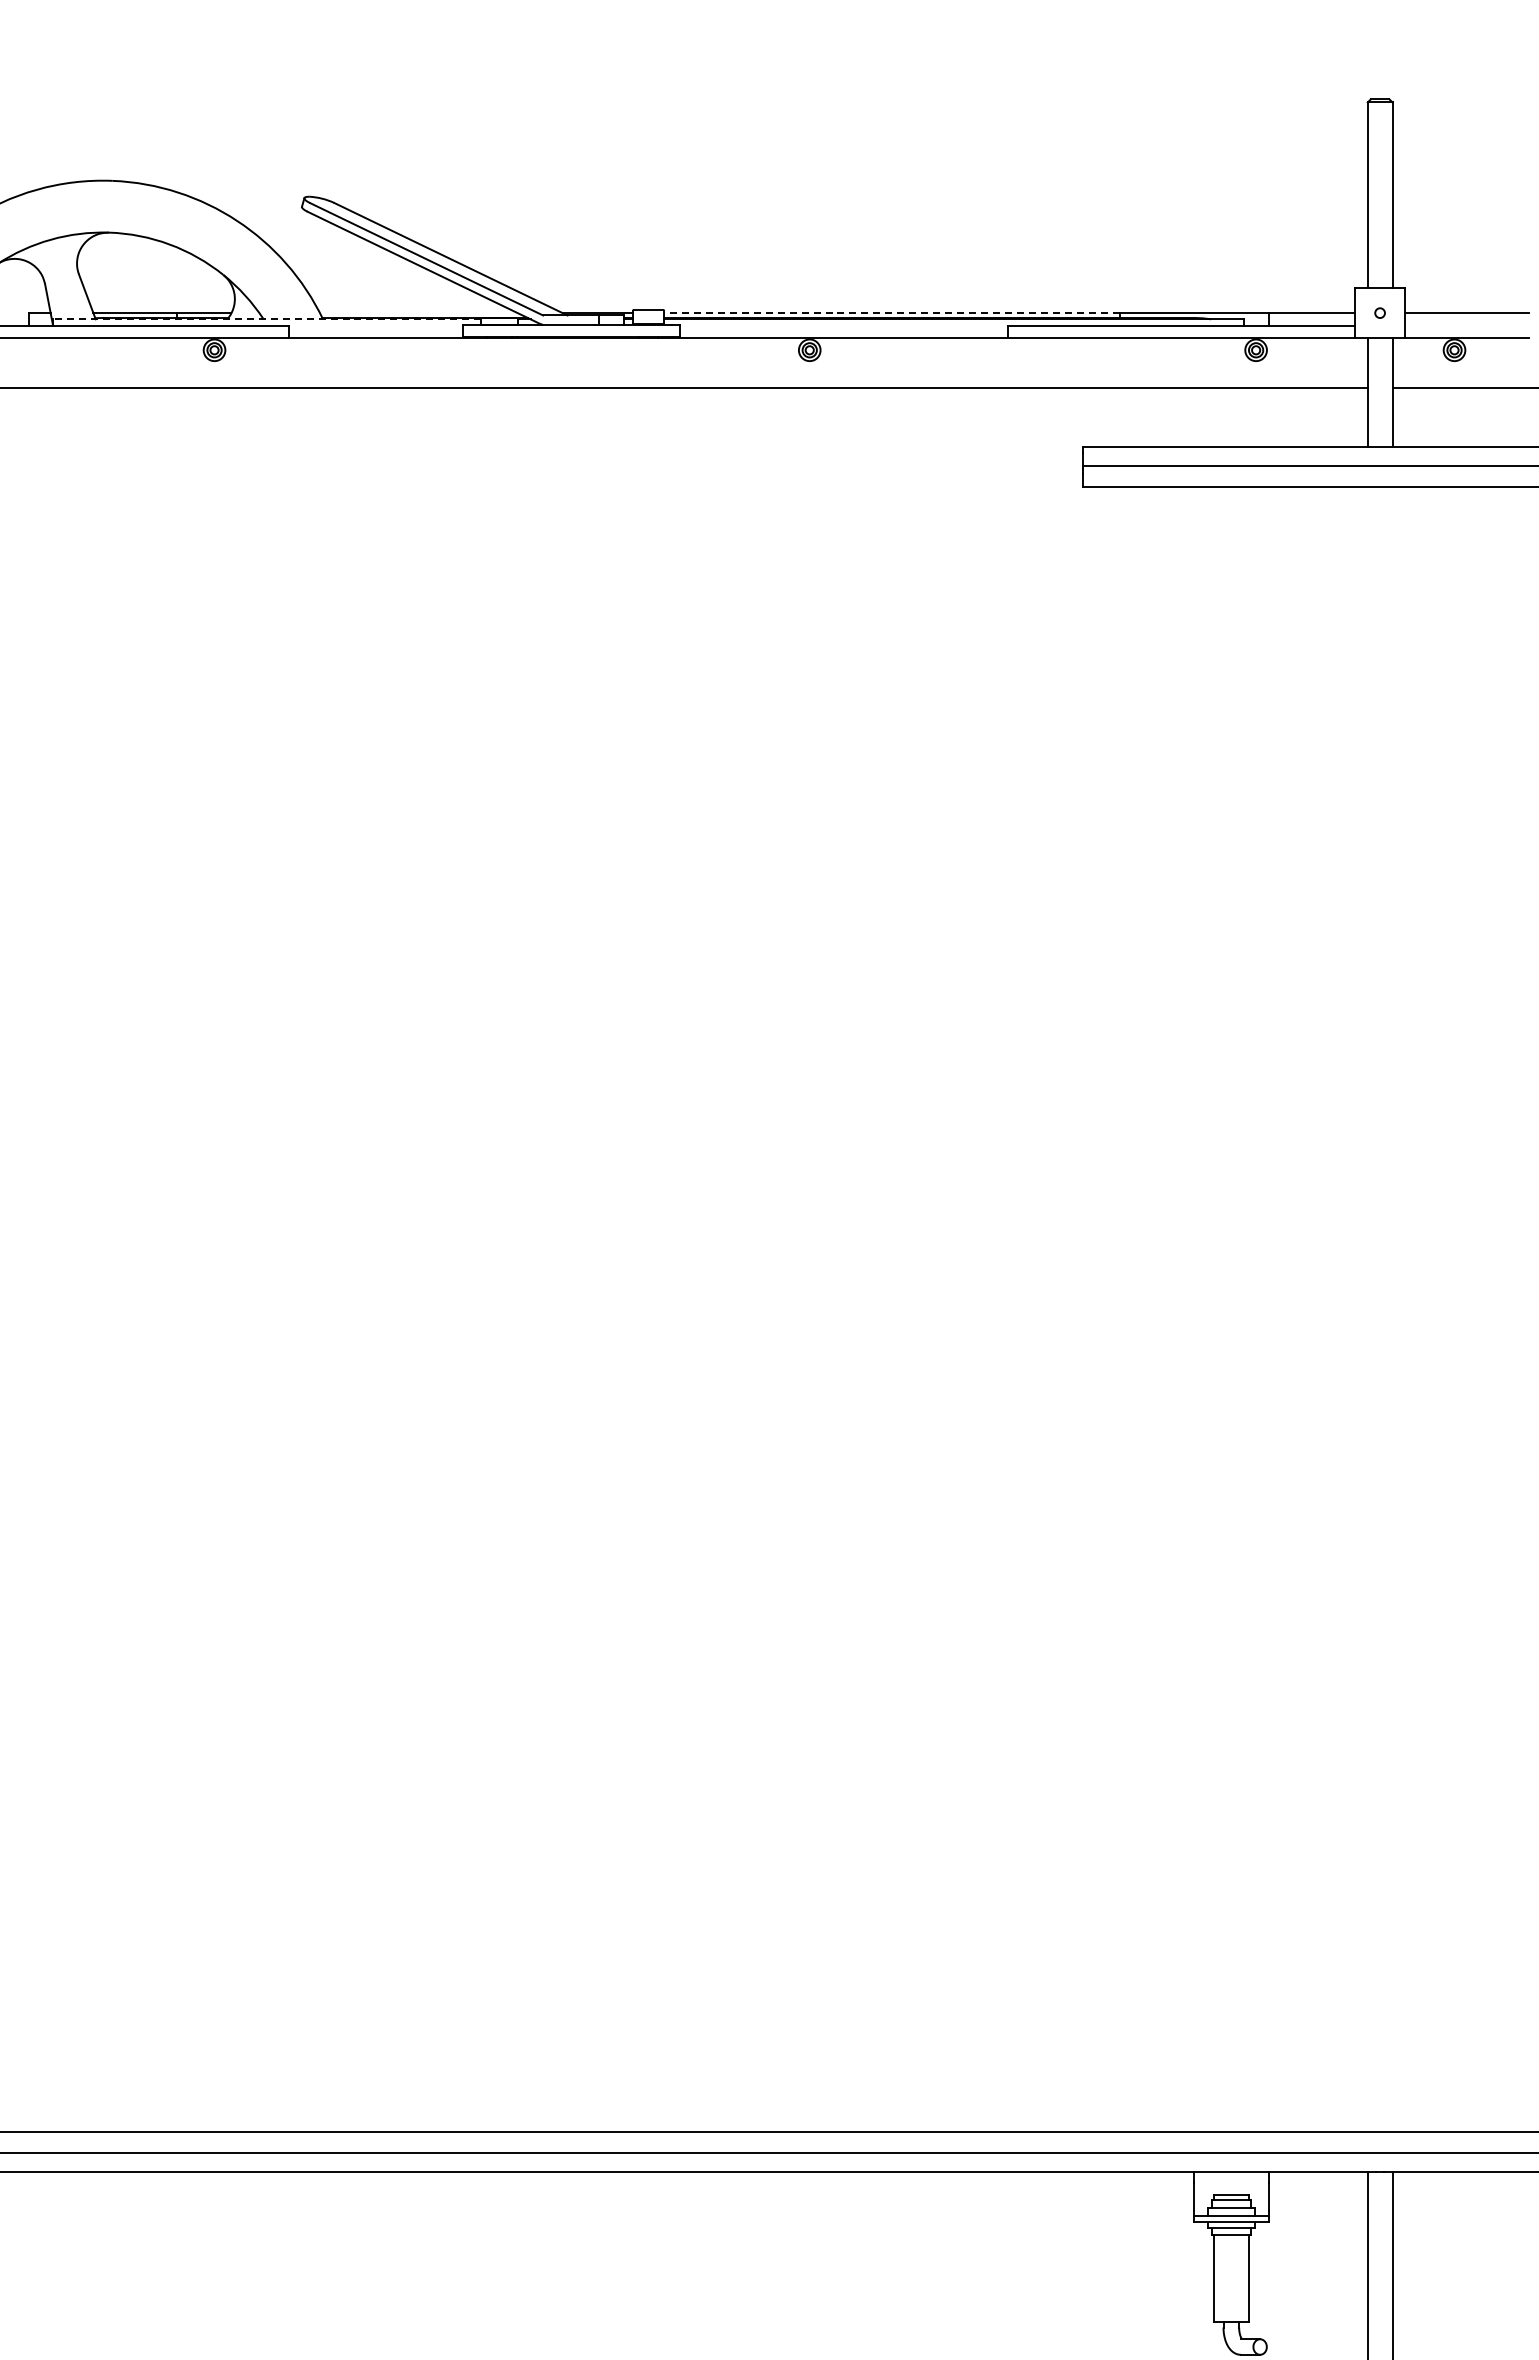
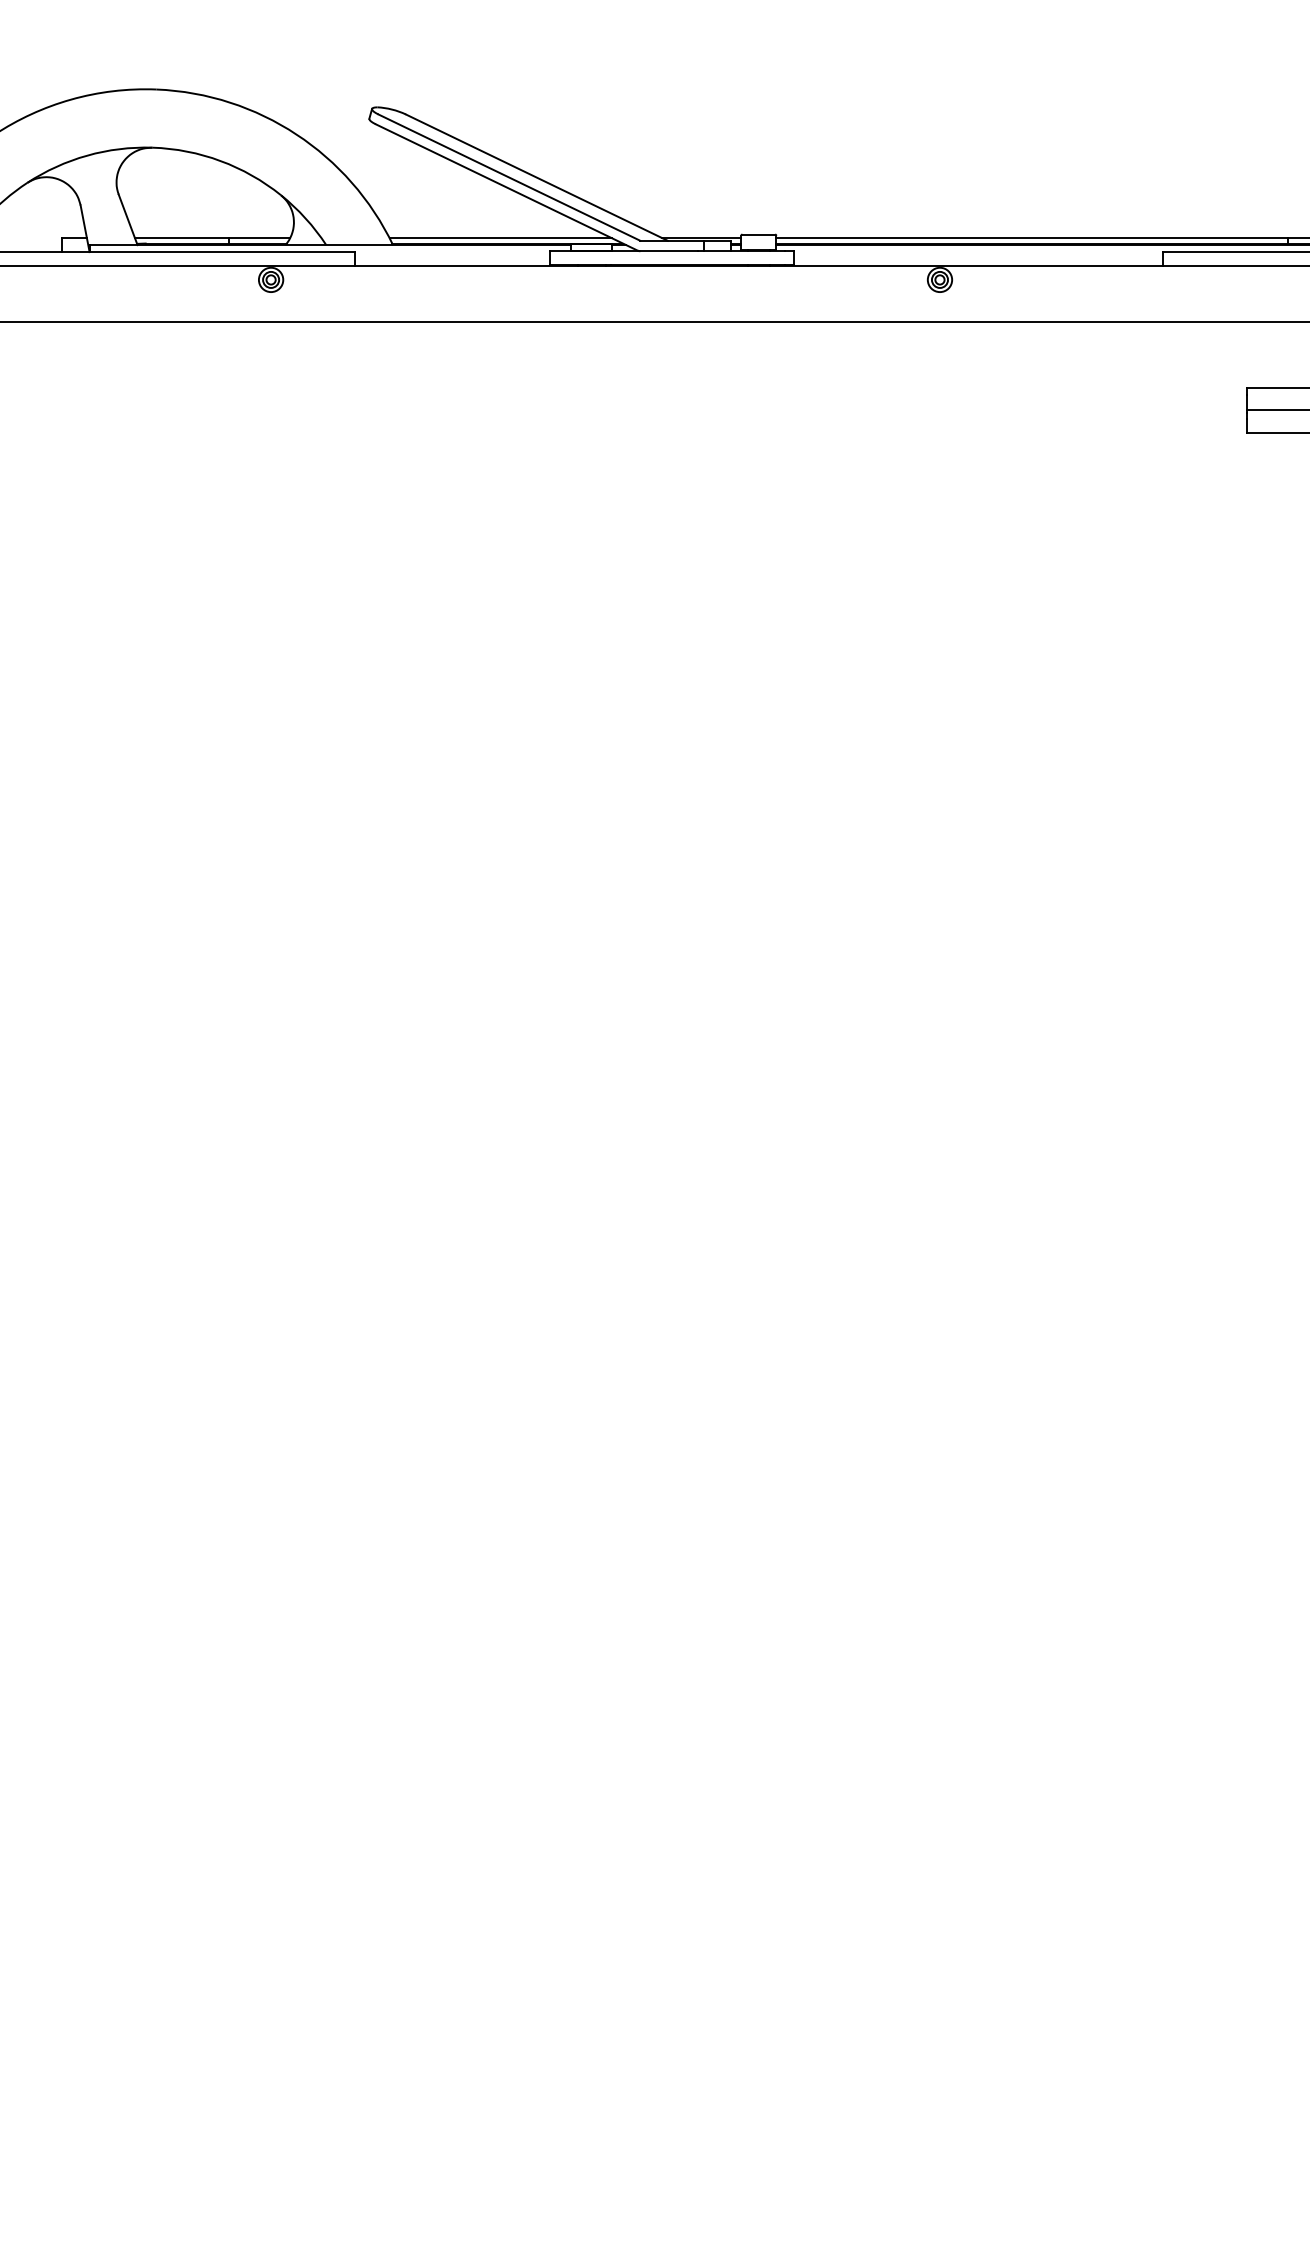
line: (418, 313) -> (500, 238), added
line: (891, 313) -> (1031, 238), dashed -> solid
line: (267, 319) -> (330, 245), dashed -> solid

